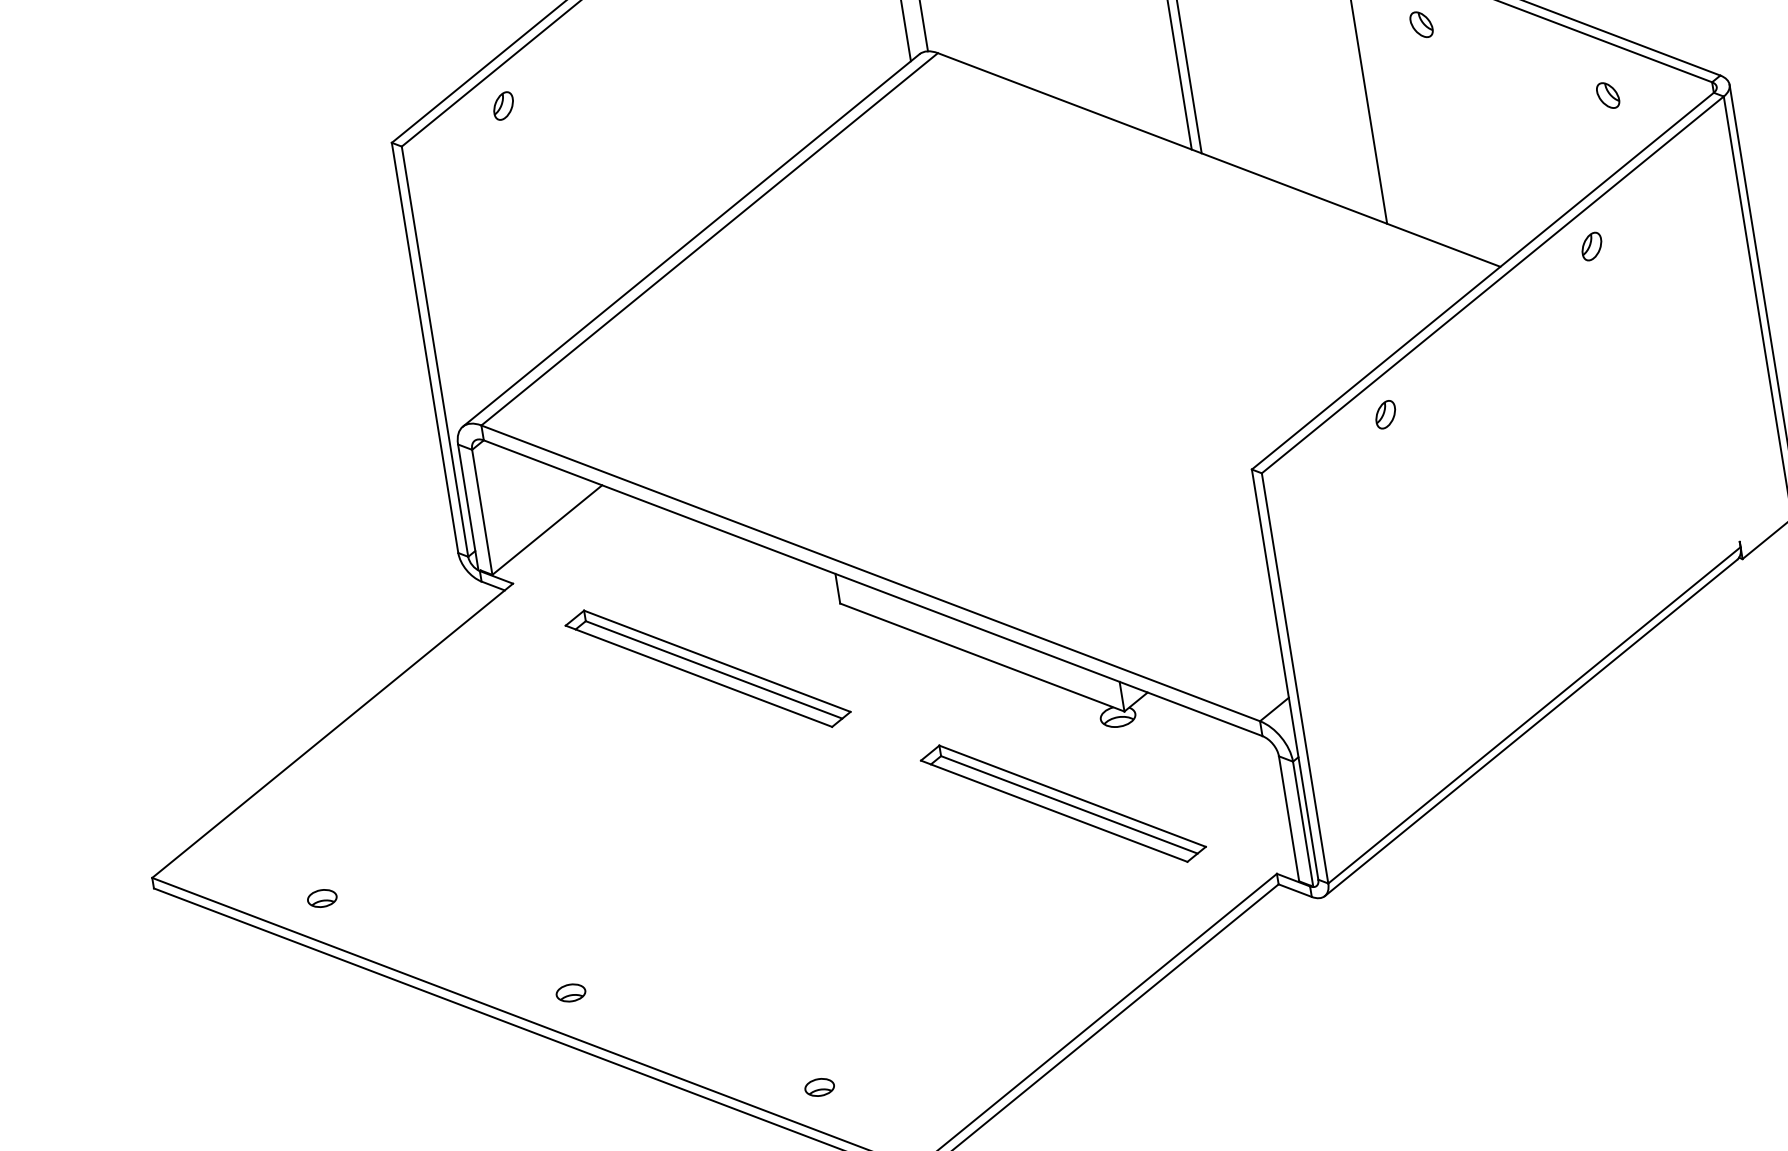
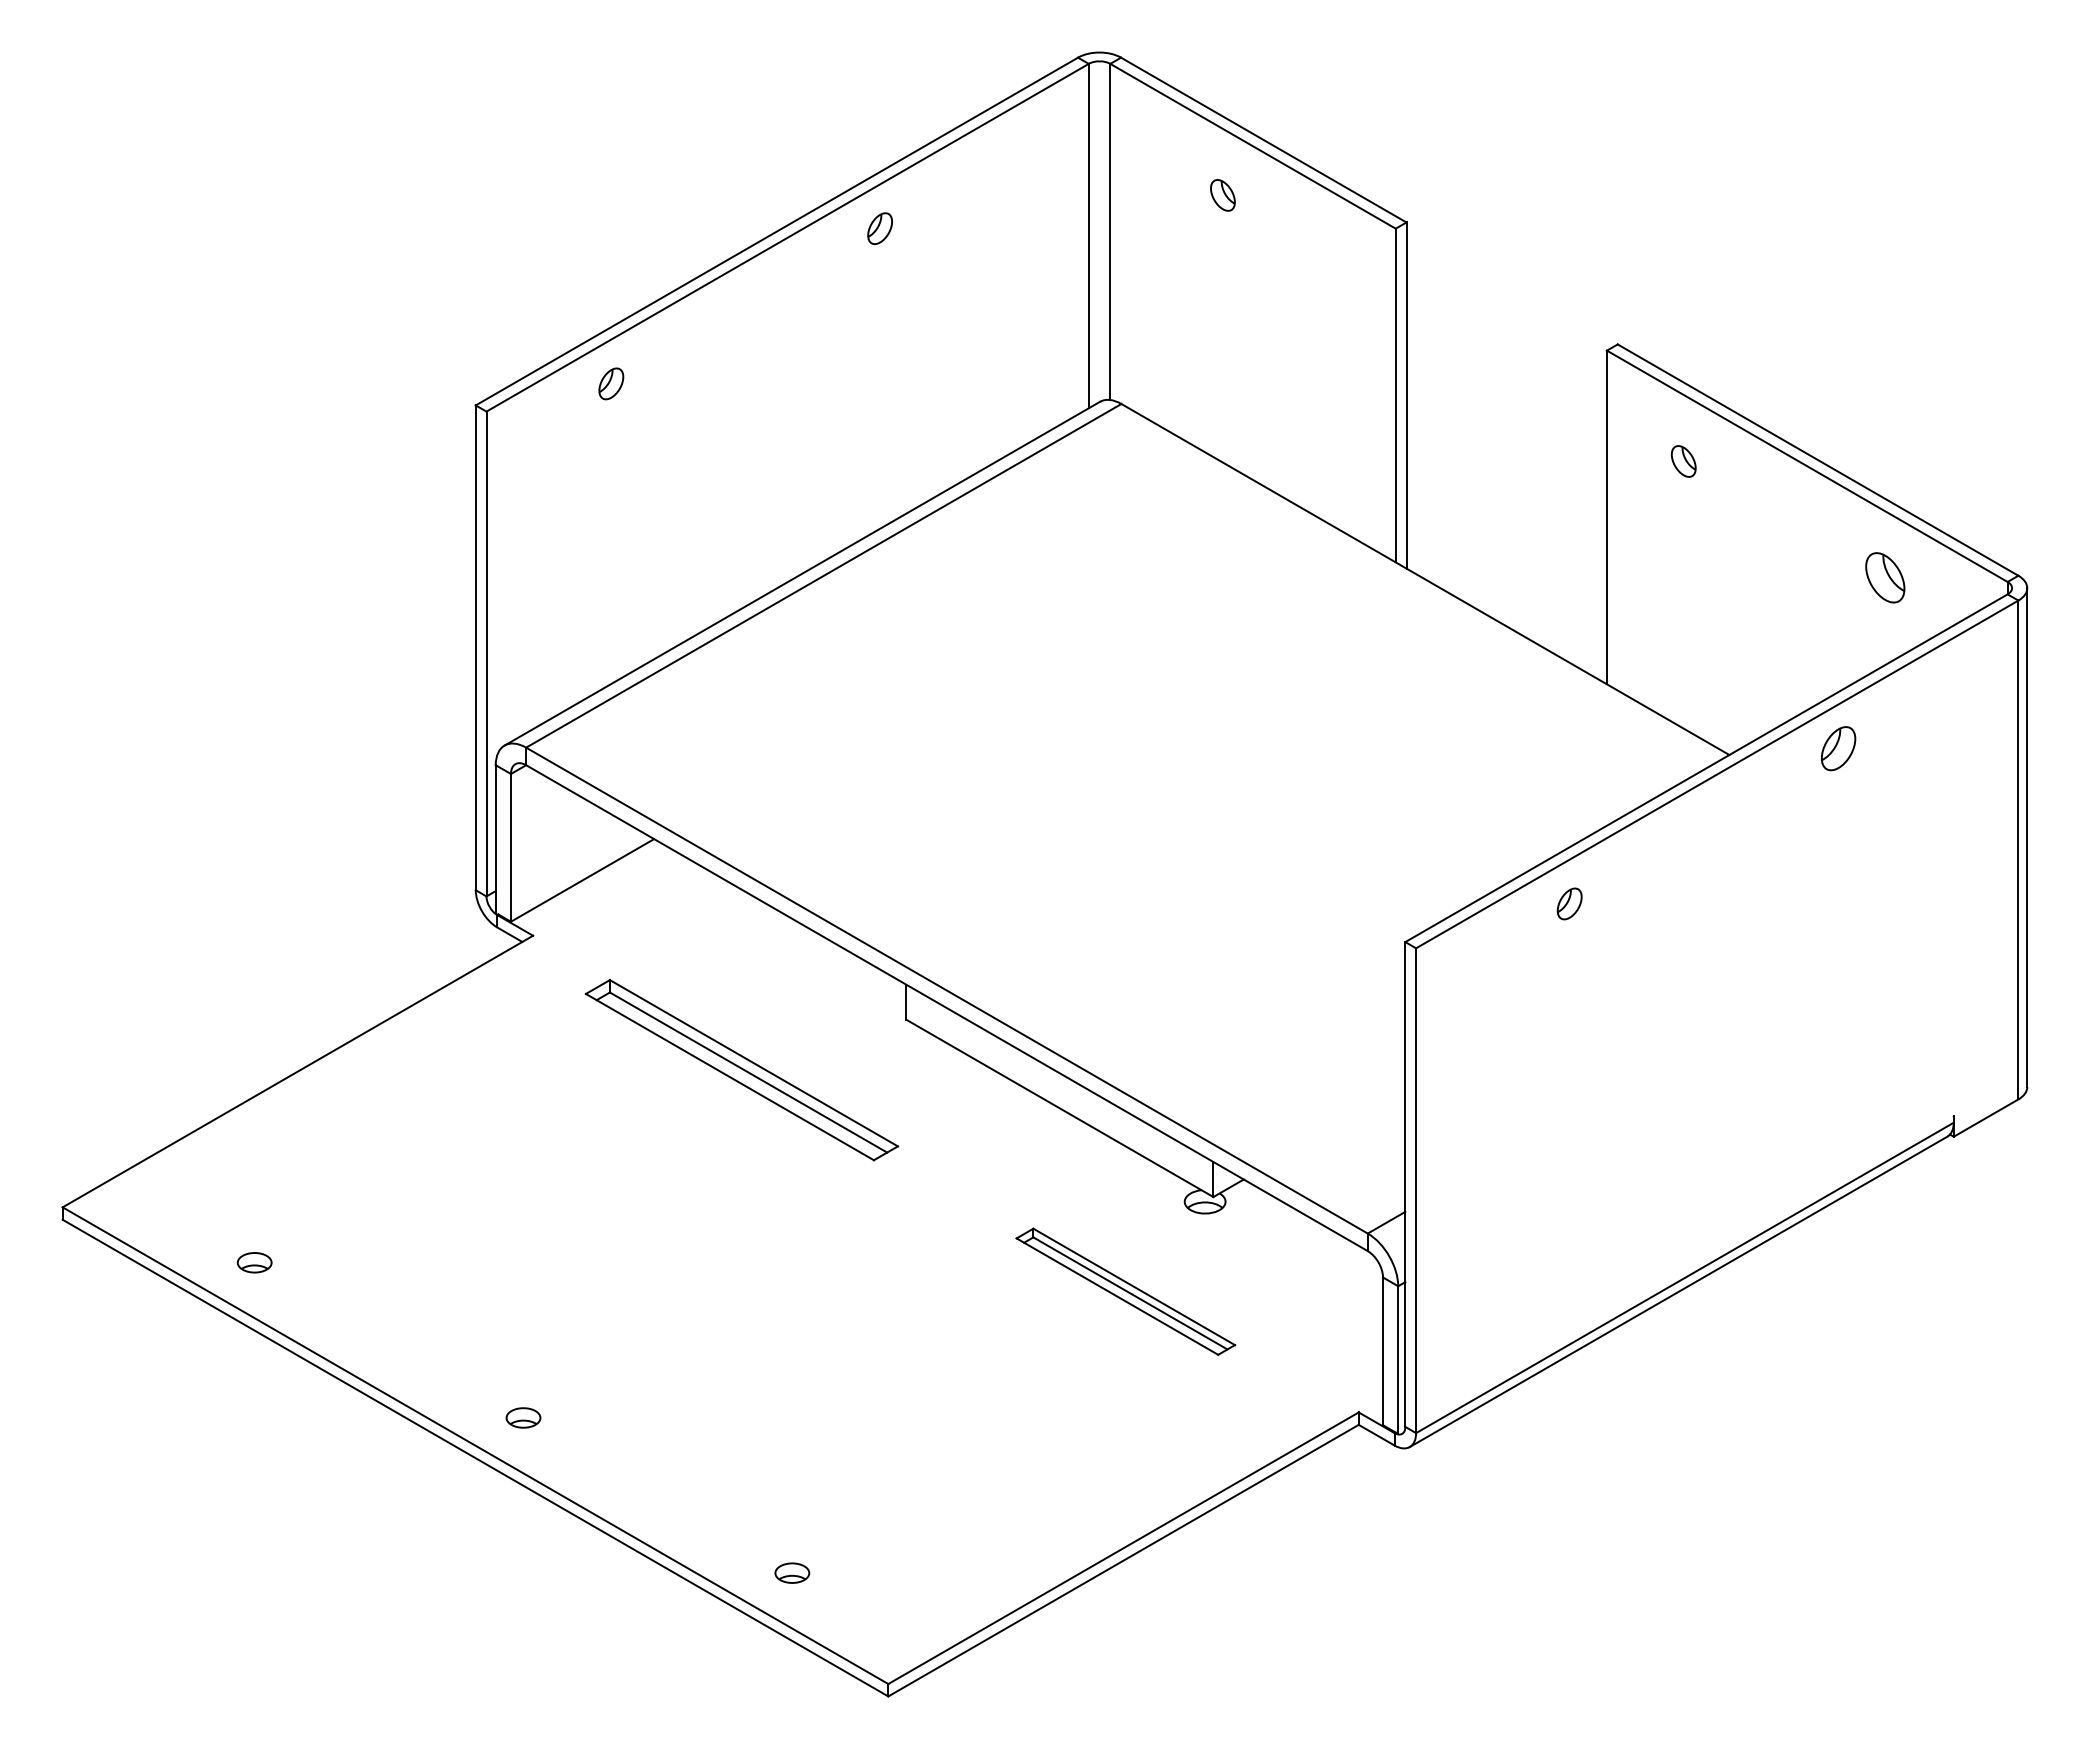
part: (1608, 95) -> (1885, 577), size x1.6
part: (1591, 246) -> (1838, 748), size x1.4
part: (1063, 803) -> (1125, 1291), size x0.7

